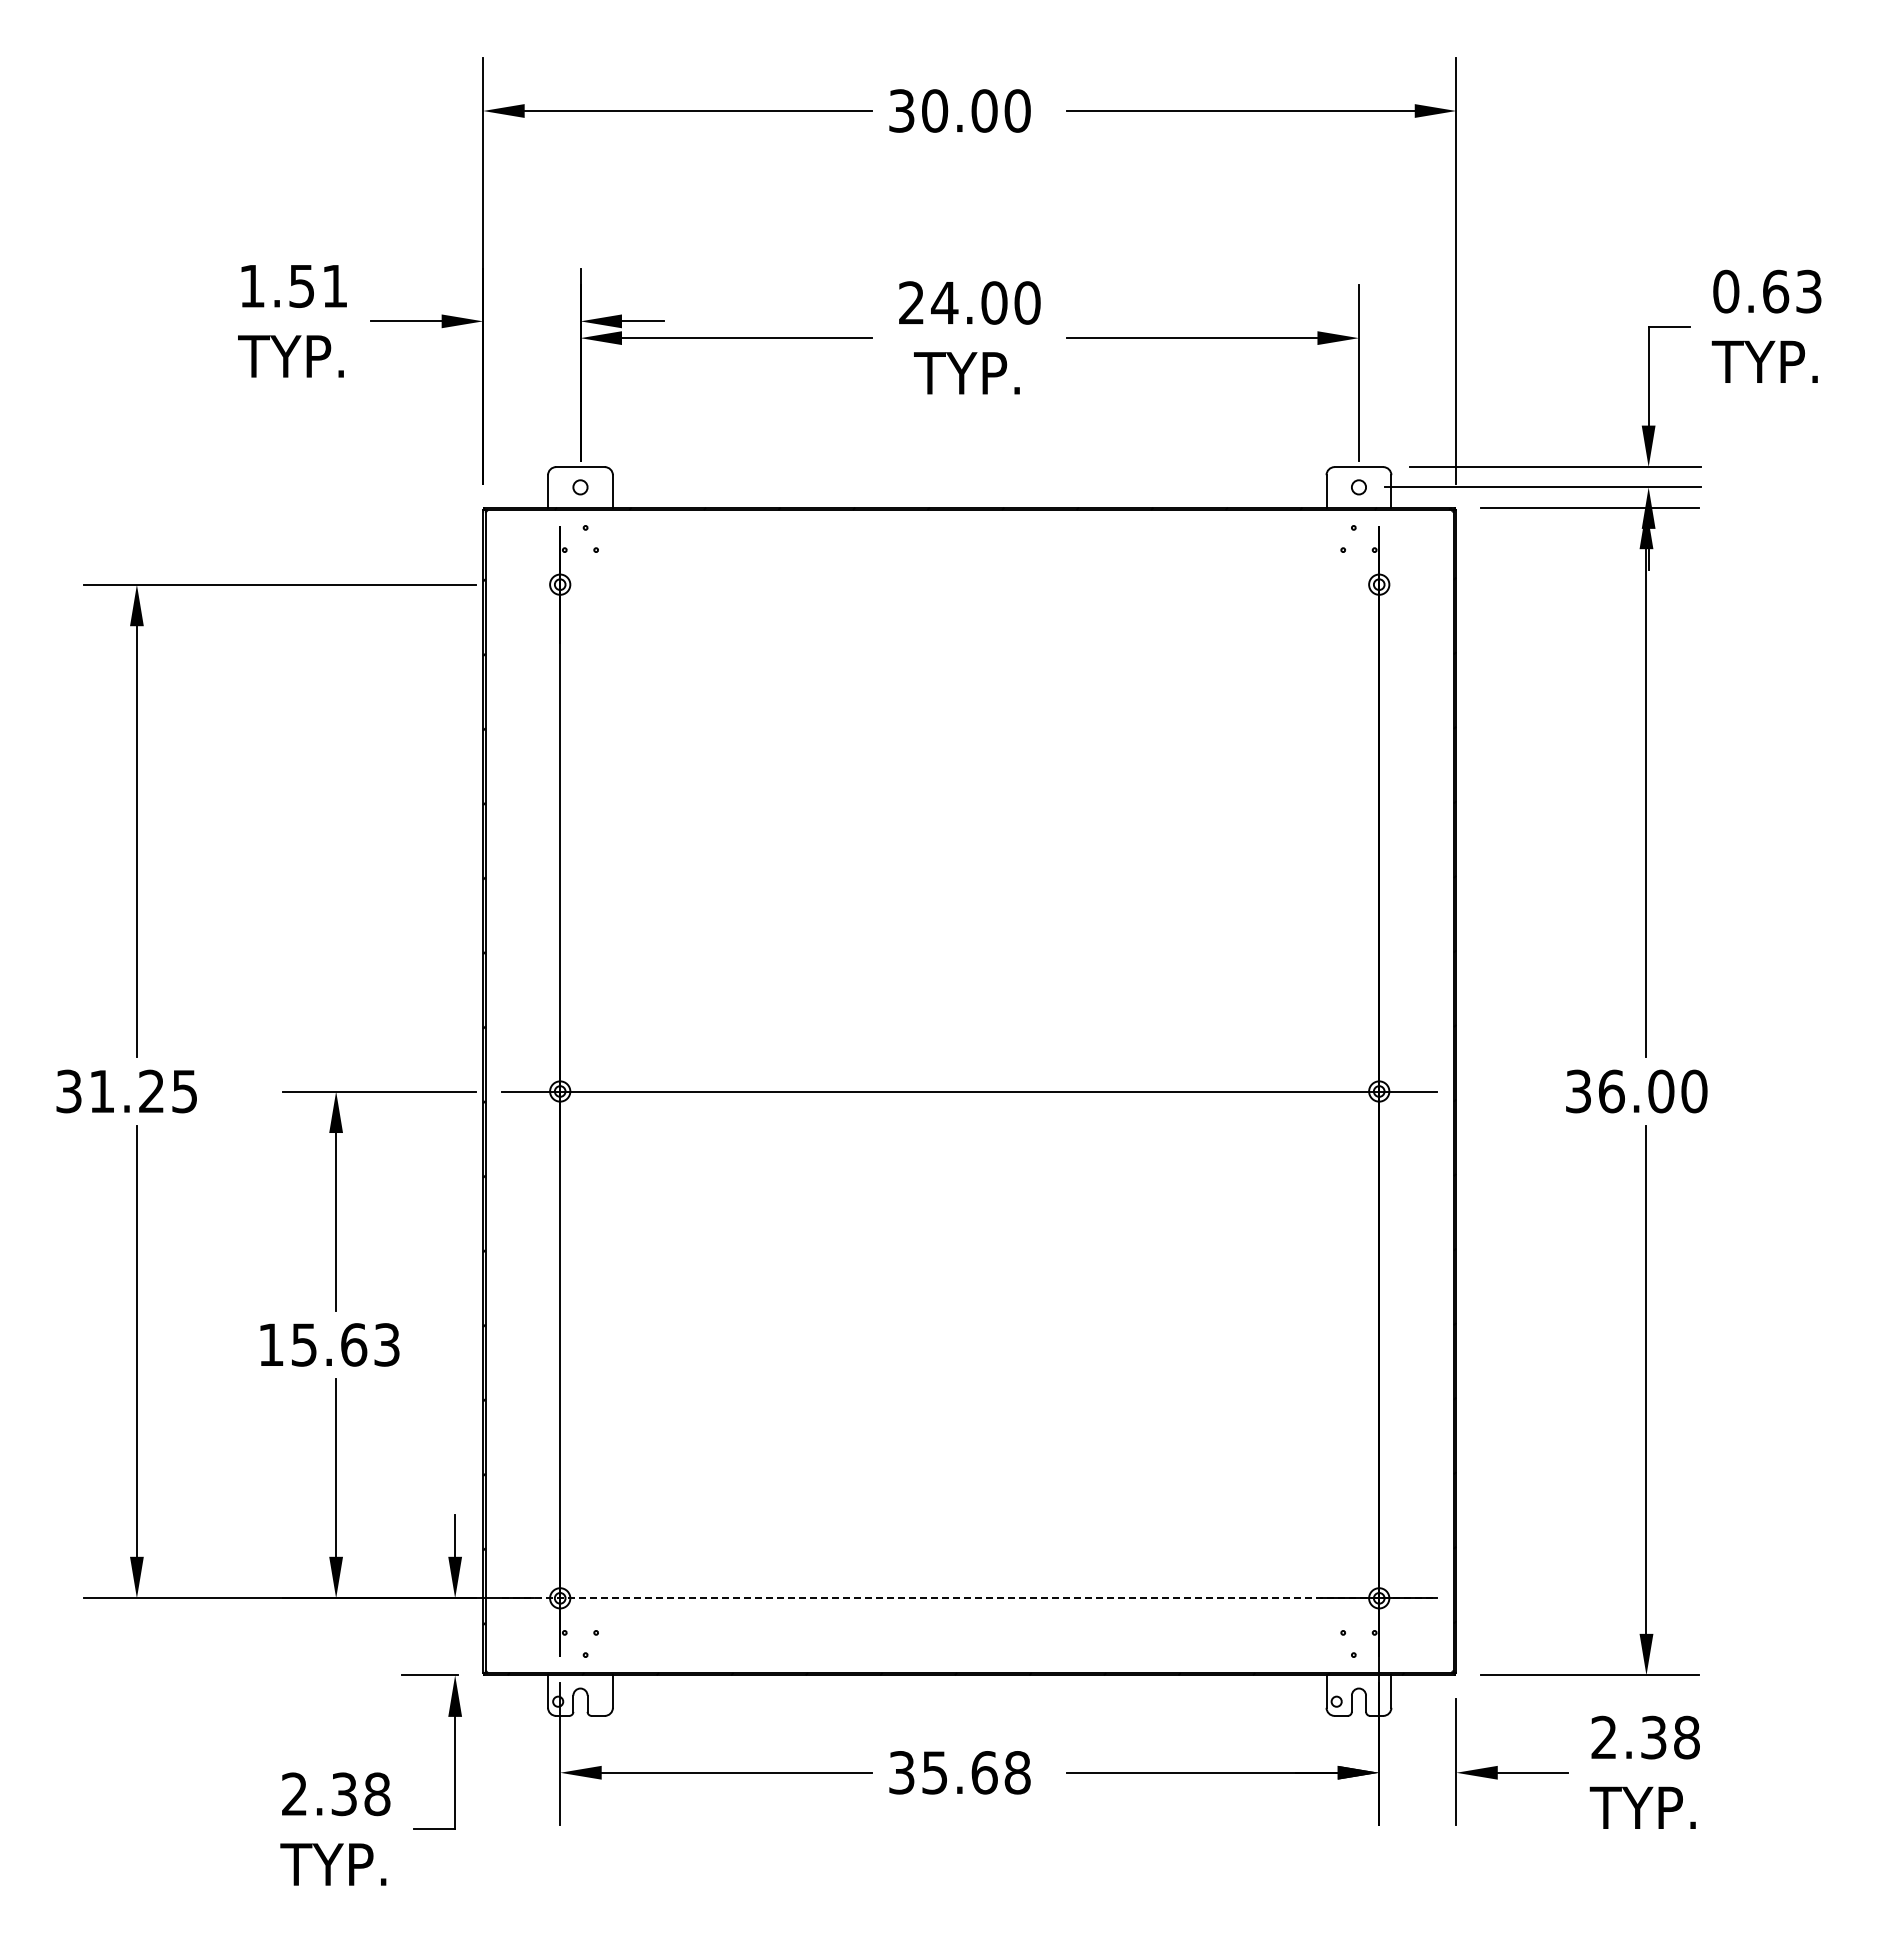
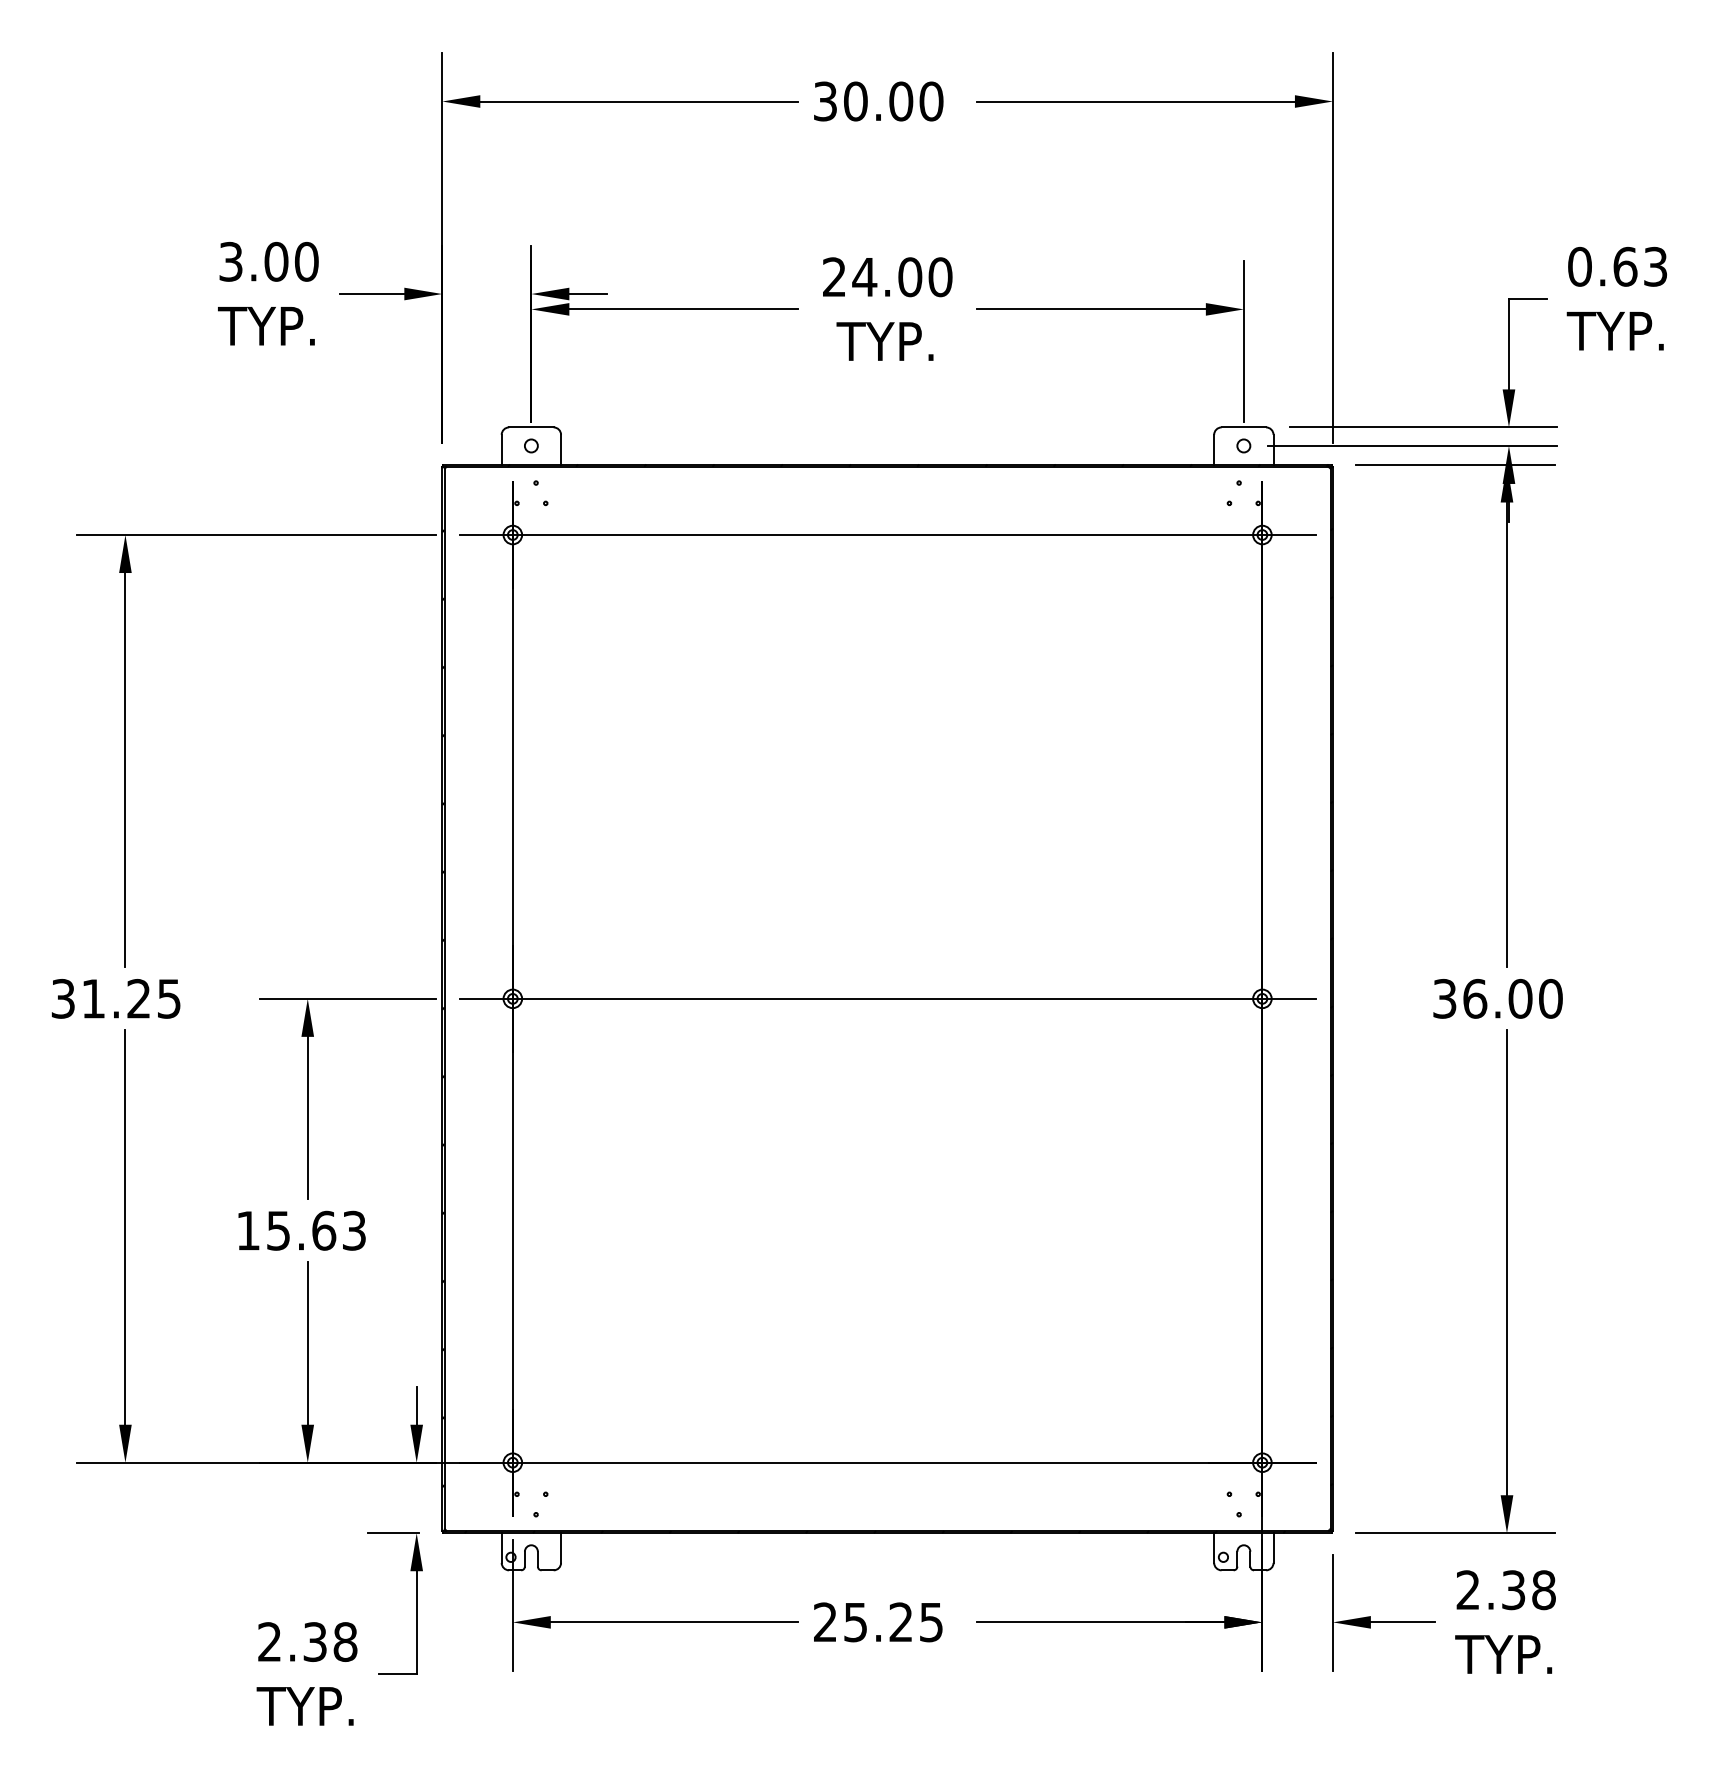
text: (293, 286) -> (268, 262), 1.51 -> 3.00
line: (969, 584) -> (887, 534), added
line: (969, 1598) -> (887, 1462), dashed -> solid
text: (959, 1772) -> (878, 1622), 35.68 -> 25.25

